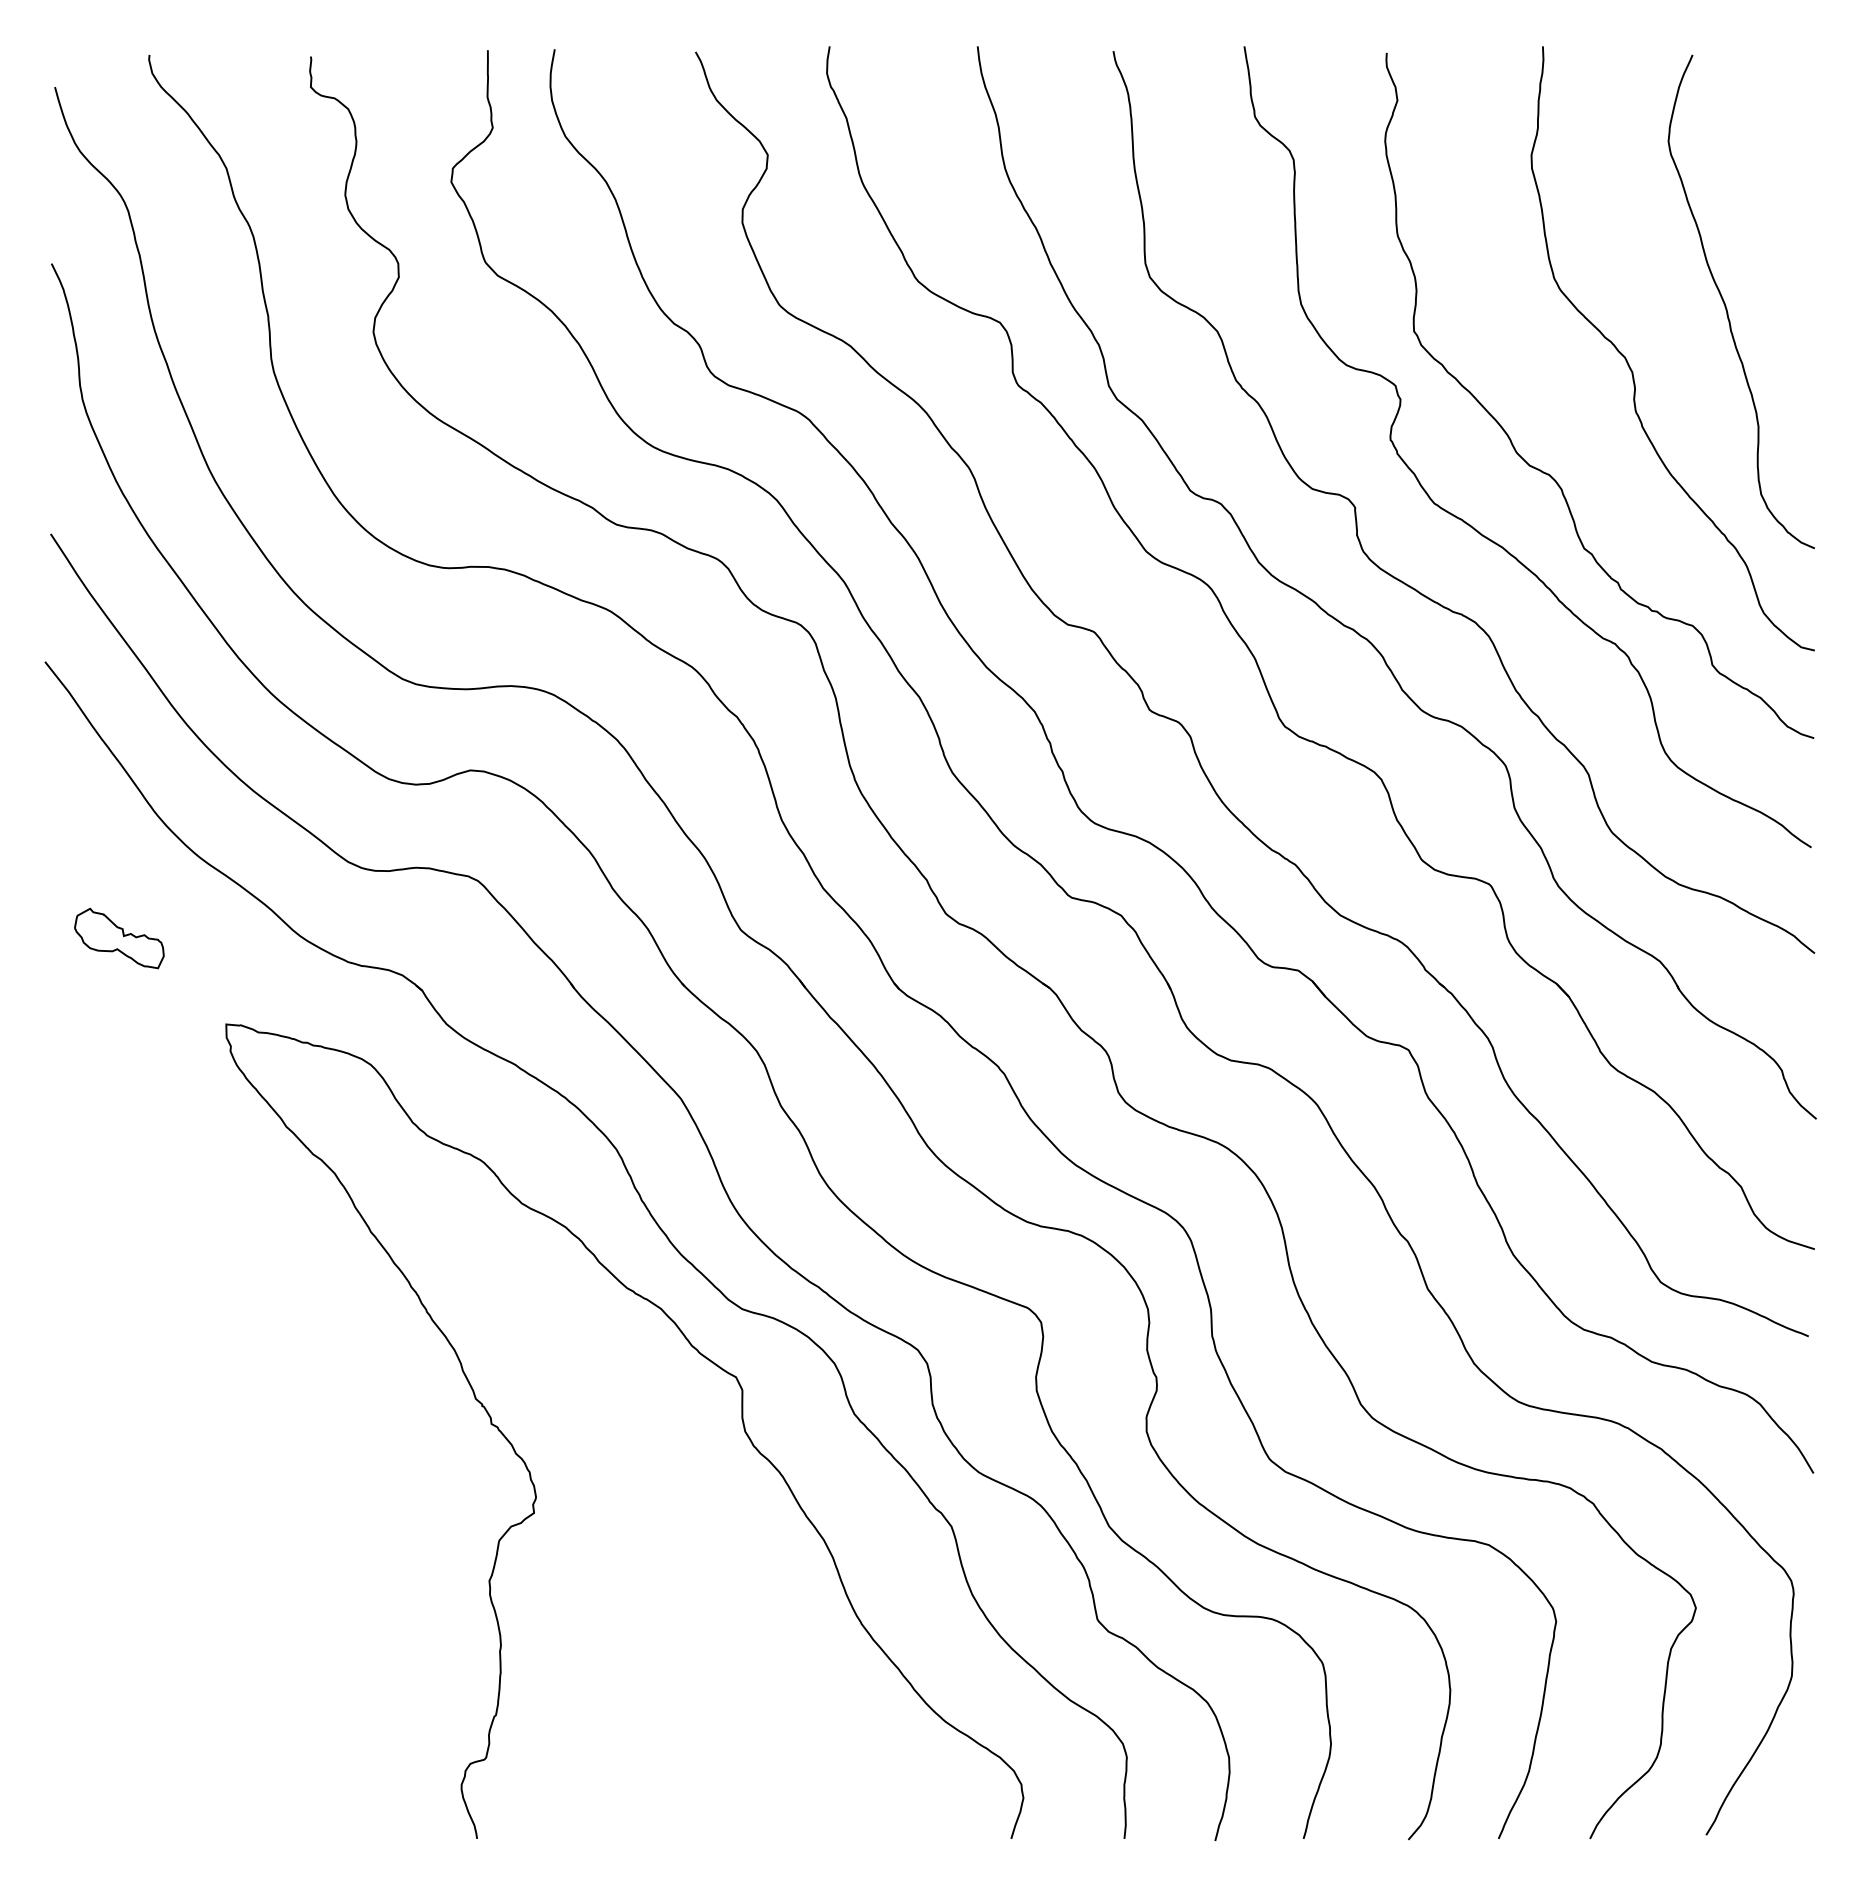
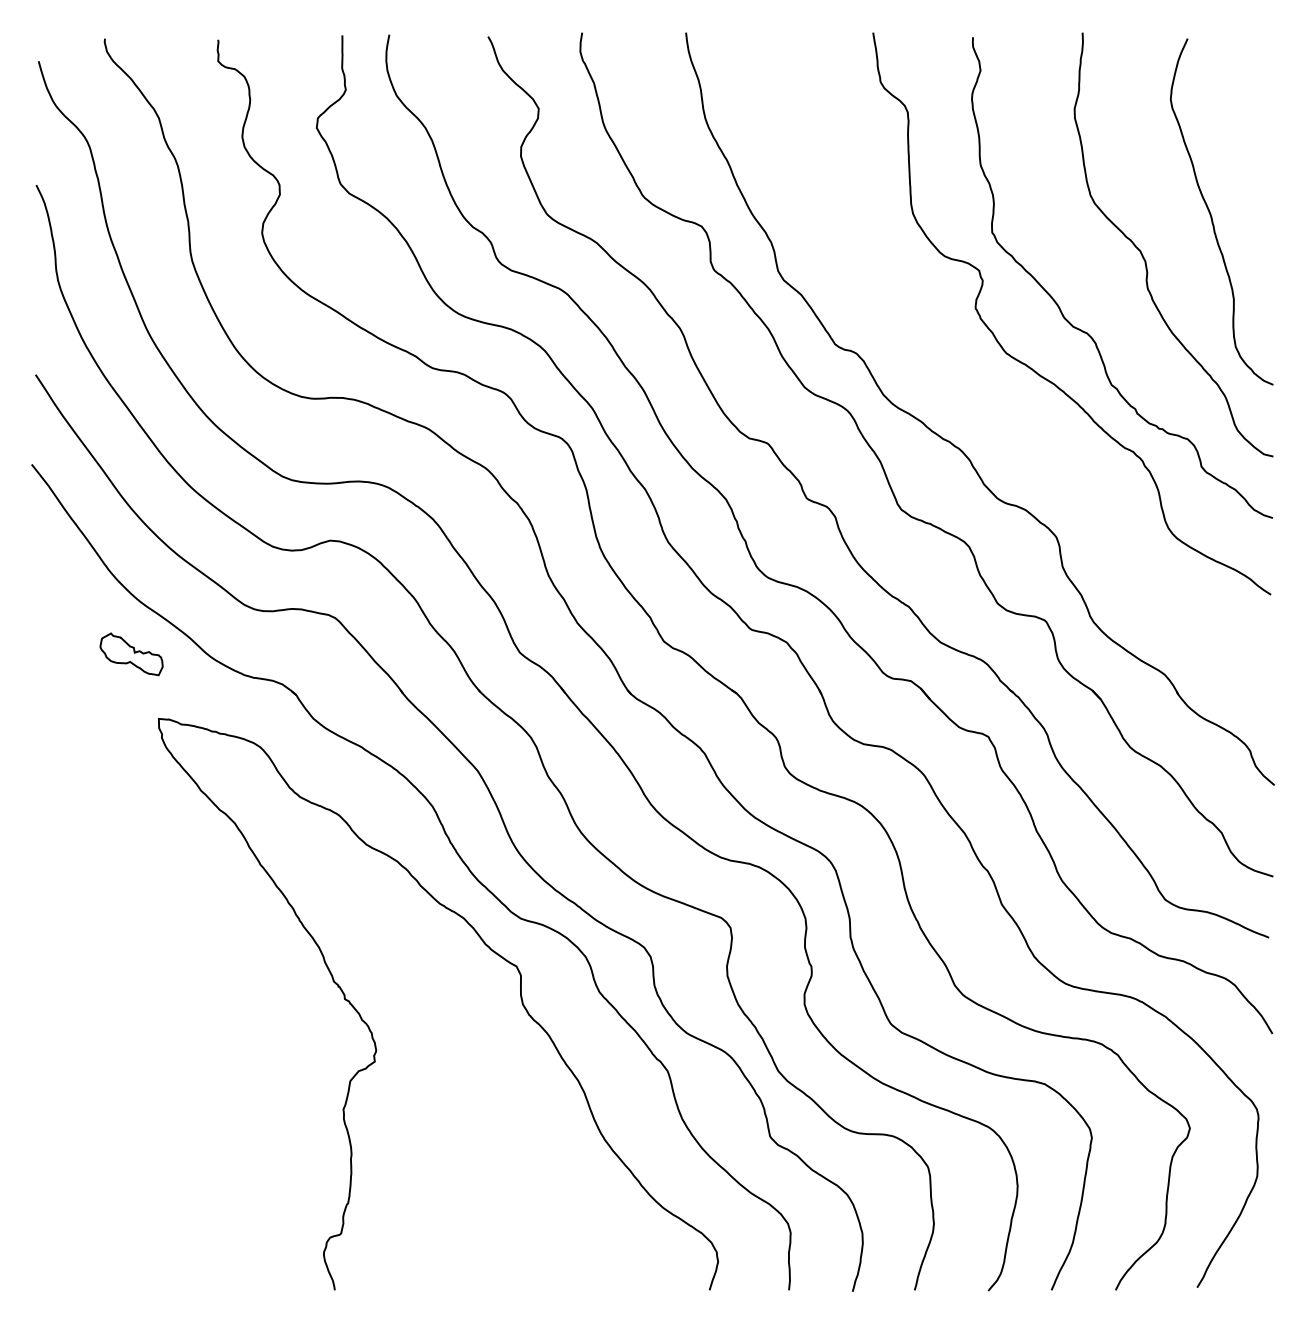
curve: (1410, 585) -> (989, 410), removed
part: (119, 938) -> (131, 654), moved

